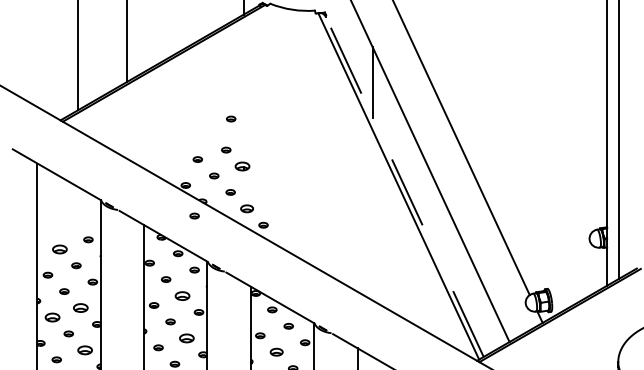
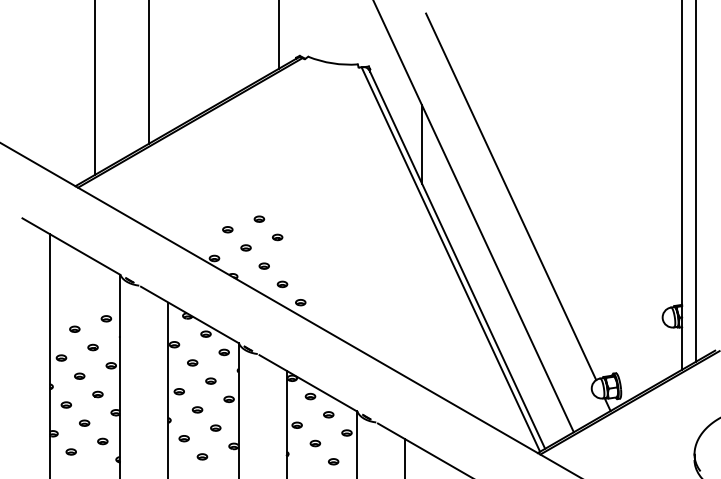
part: (230, 118) -> (264, 184), removed
part: (242, 166) -> (277, 237), size x0.62
line: (404, 186) -> (457, 259), dashed -> solid
part: (247, 208) -> (282, 284), size x0.71
part: (193, 216) -> (223, 292), removed
part: (59, 248) -> (74, 328), size x0.62
part: (182, 295) -> (210, 380), size x0.62
part: (80, 308) -> (97, 394), size x0.62
part: (51, 317) -> (65, 404), size x0.62
part: (186, 337) -> (215, 427), size x0.62
part: (84, 350) -> (102, 441), size x0.62
part: (276, 352) -> (315, 443), size x0.71

